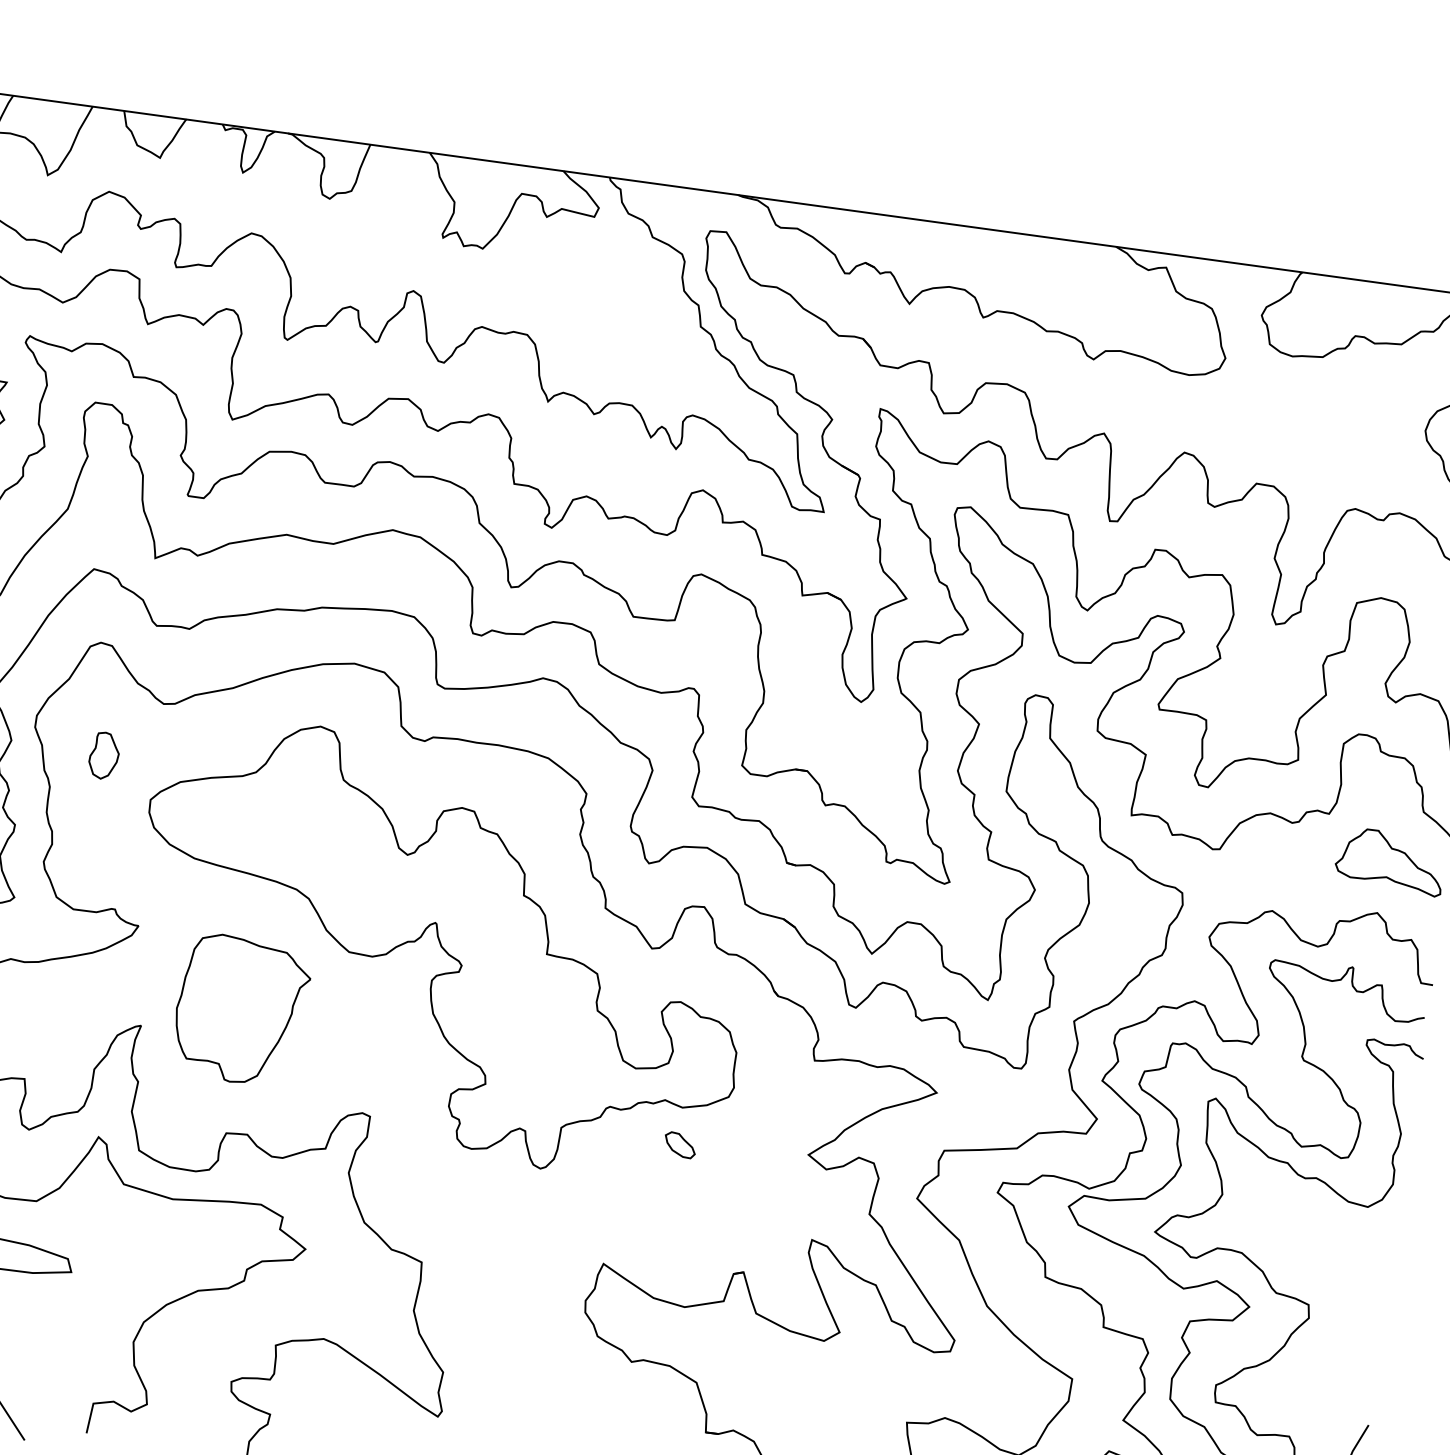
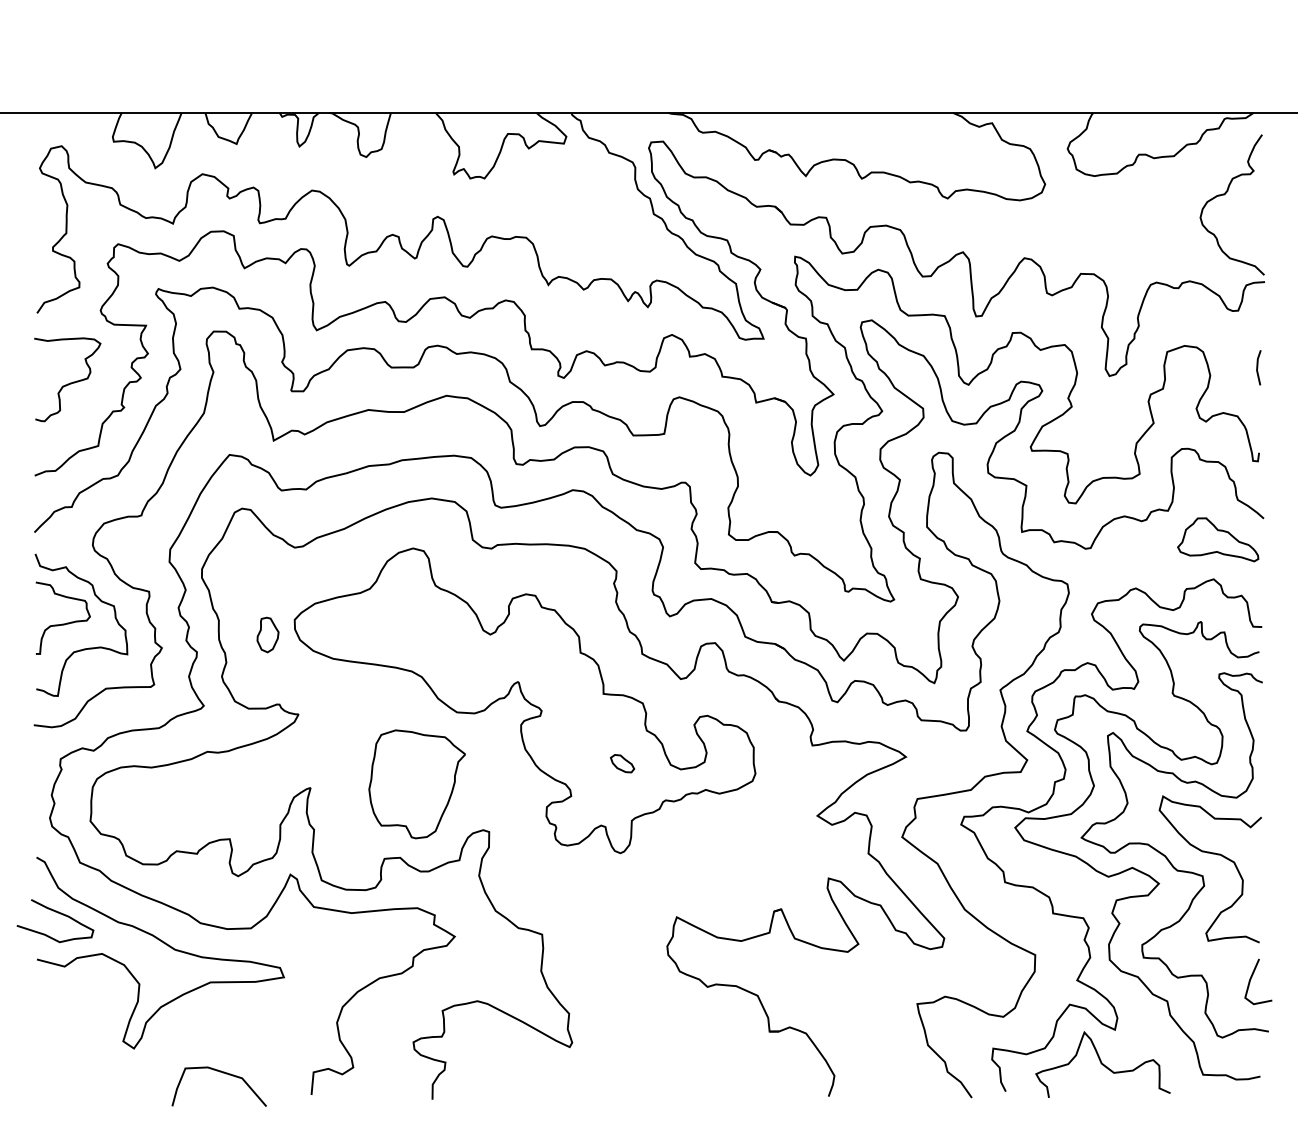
part: (103, 755) -> (267, 634), moved
part: (240, 1010) -> (416, 784), moved
part: (680, 1144) -> (622, 763), moved
curve: (1325, 1277) -> (1212, 854), added

